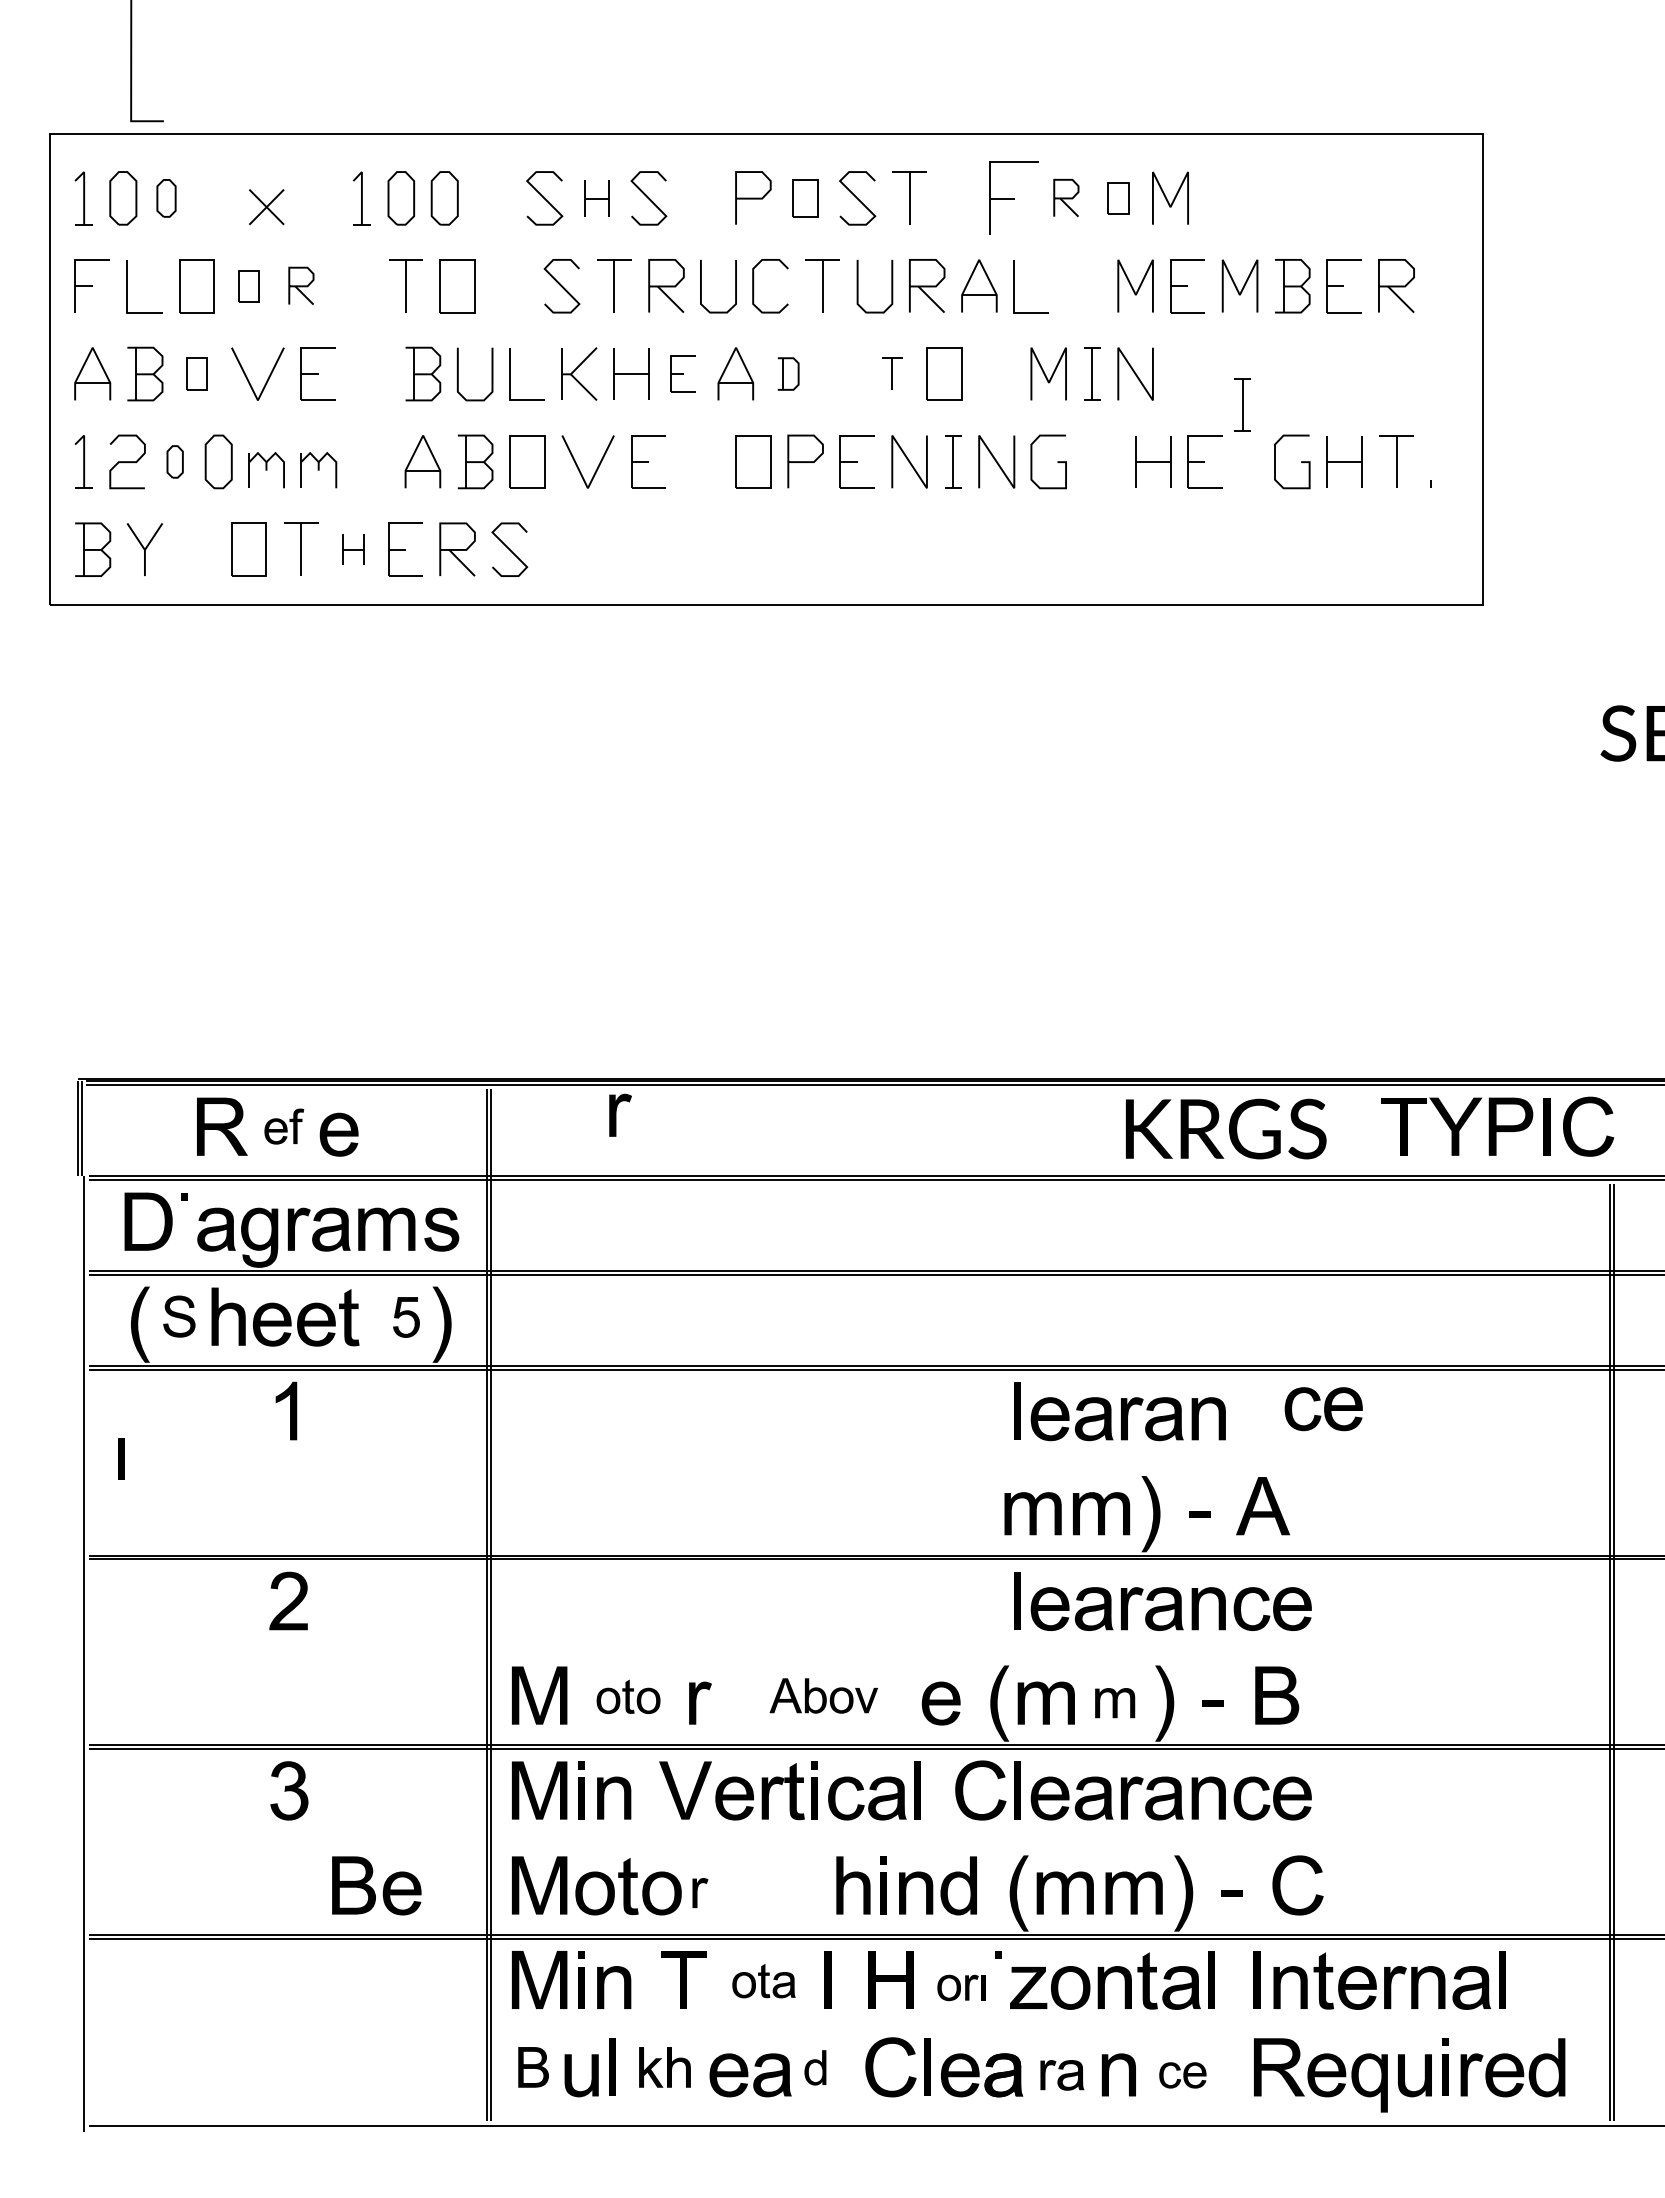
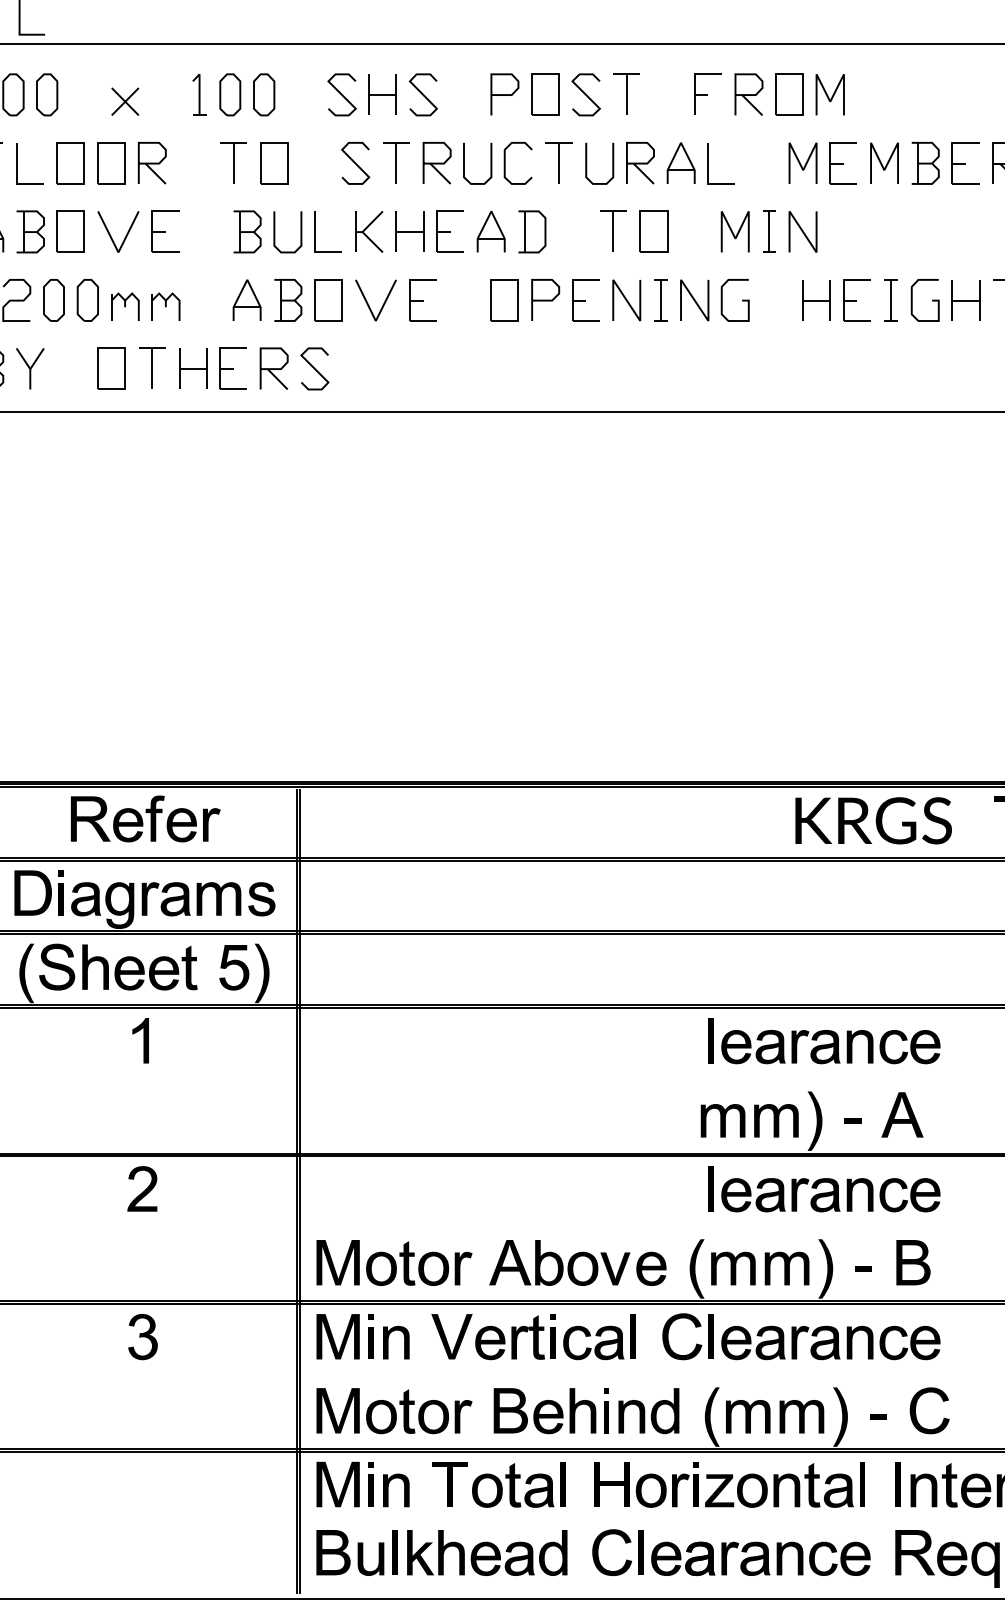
part: (1013, 197) -> (707, 94), size x0.71
part: (1066, 197) -> (749, 94), size x1.43
part: (166, 198) -> (47, 94), size x1.43
part: (596, 198) -> (382, 94), size x1.43
part: (805, 198) -> (545, 94), size x1.43
part: (1118, 198) -> (789, 94), size x1.67
part: (301, 285) -> (152, 162), size x1.43
part: (248, 286) -> (111, 163), size x1.67
part: (196, 373) -> (70, 231), size x1.67
part: (682, 373) -> (449, 231), size x1.43
part: (788, 373) -> (532, 231), size x1.67
part: (892, 373) -> (613, 231), size x1.67
part: (1242, 404) -> (891, 300), moved
part: (174, 461) -> (53, 300), size x1.67
part: (353, 549) -> (192, 368), size x1.67
part: (620, 1114) -> (211, 824), moved
part: (284, 1126) -> (139, 818), size x1.67
part: (179, 1316) -> (57, 967), size x1.43
part: (406, 1317) -> (234, 967), size x1.43
part: (1323, 1409) -> (909, 1047), moved
part: (121, 1458) -> (61, 899), moved
part: (823, 1695) -> (559, 1262), size x1.67
part: (628, 1696) -> (407, 1263), size x1.67
part: (1114, 1702) -> (786, 1268), size x1.43
part: (376, 1885) -> (528, 1410), moved
part: (700, 1892) -> (463, 1416), size x1.43
part: (763, 1980) -> (512, 1484), size x1.67
part: (961, 1987) -> (667, 1490), size x1.67
part: (533, 2067) -> (333, 1552), size x1.43
part: (664, 2067) -> (435, 1552), size x1.43
part: (815, 2067) -> (553, 1552), size x1.67
part: (1062, 2075) -> (746, 1559), size x1.43
part: (1182, 2075) -> (839, 1559), size x1.67

